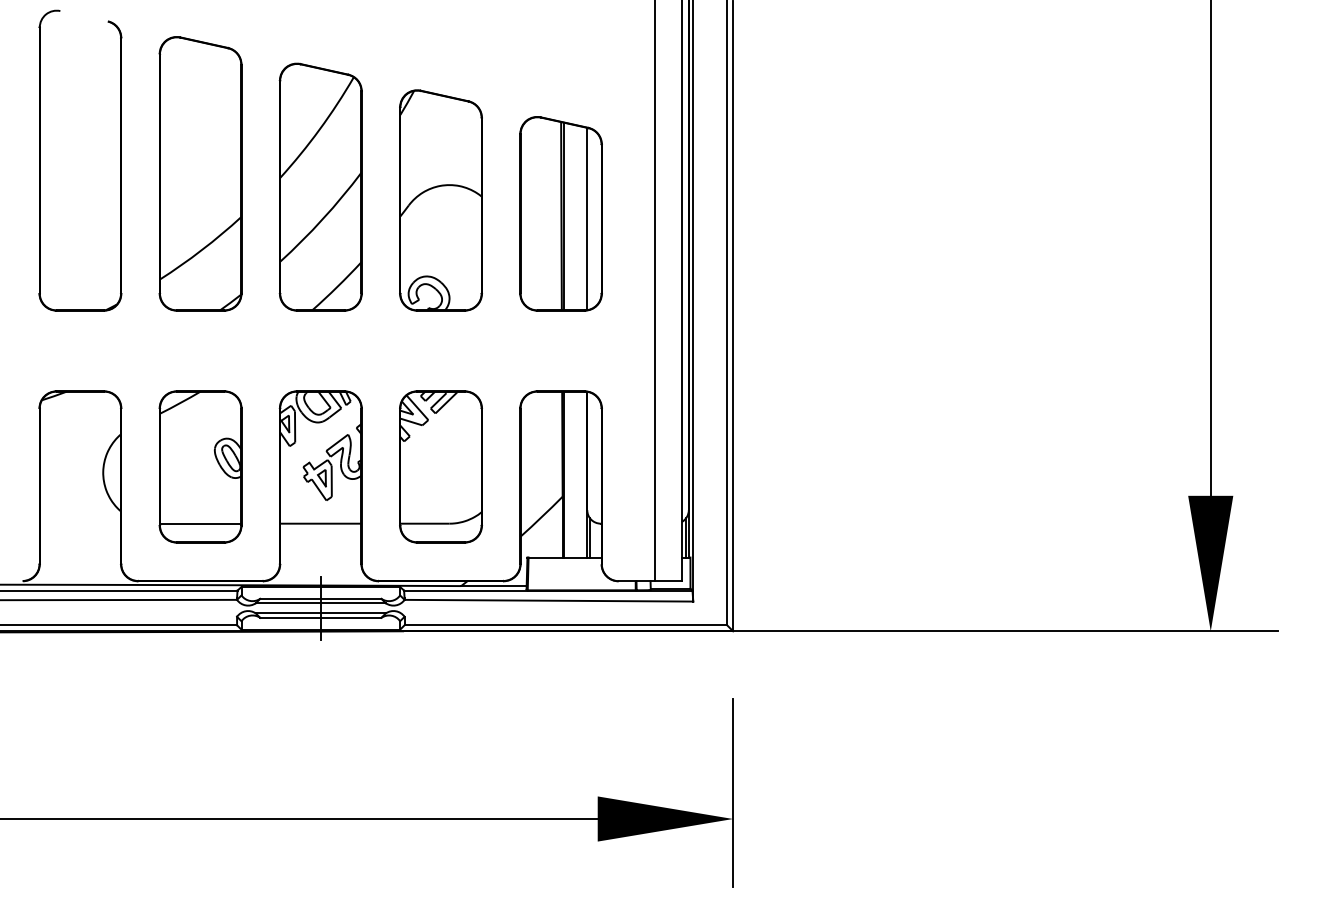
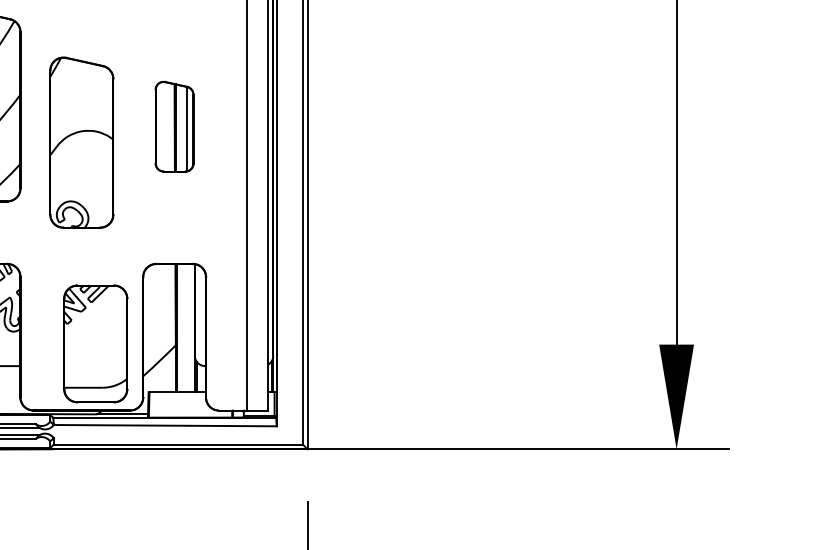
part: (440, 200) -> (81, 142), moved
part: (560, 213) -> (174, 126), size x0.6
part: (440, 466) -> (95, 343), moved

